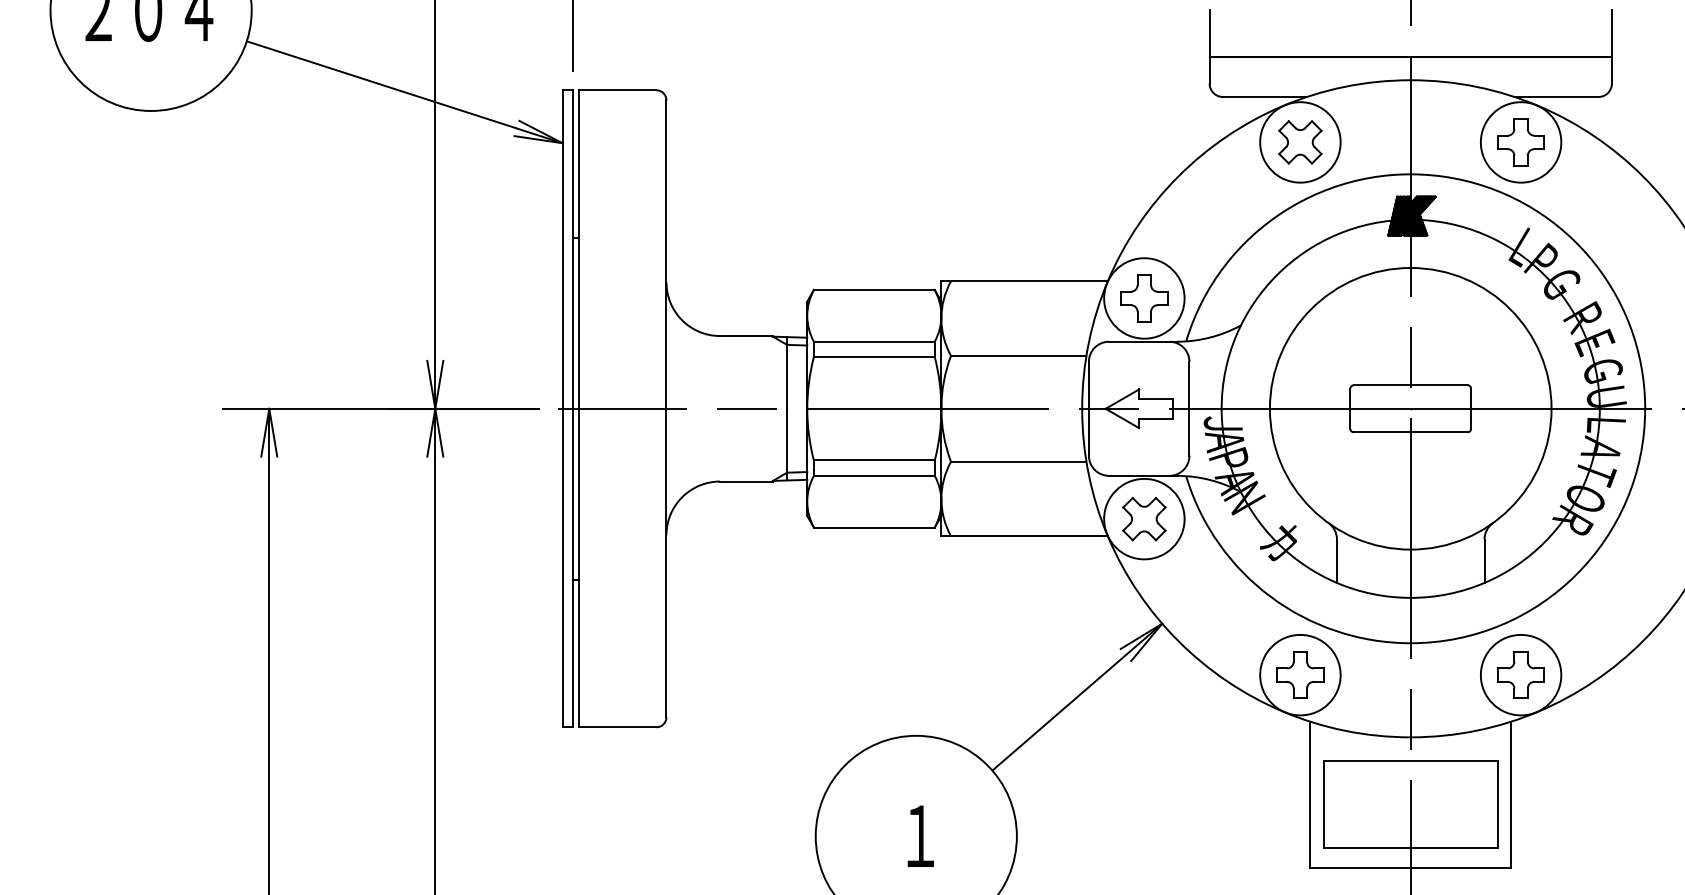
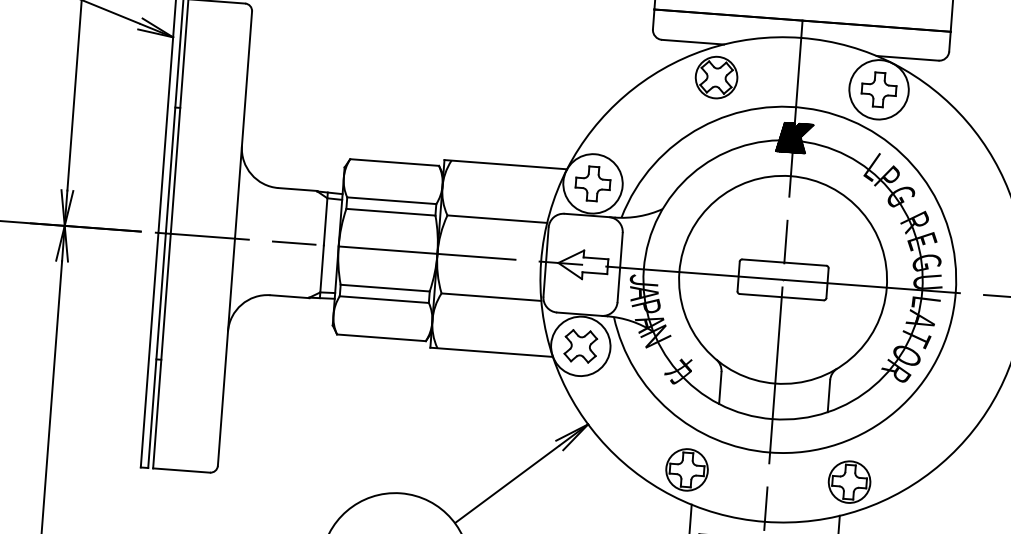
circle: (1300, 142) -> (716, 77), size x0.7
circle: (1300, 674) -> (687, 469), size x0.7
circle: (1520, 674) -> (849, 481), size x0.7

